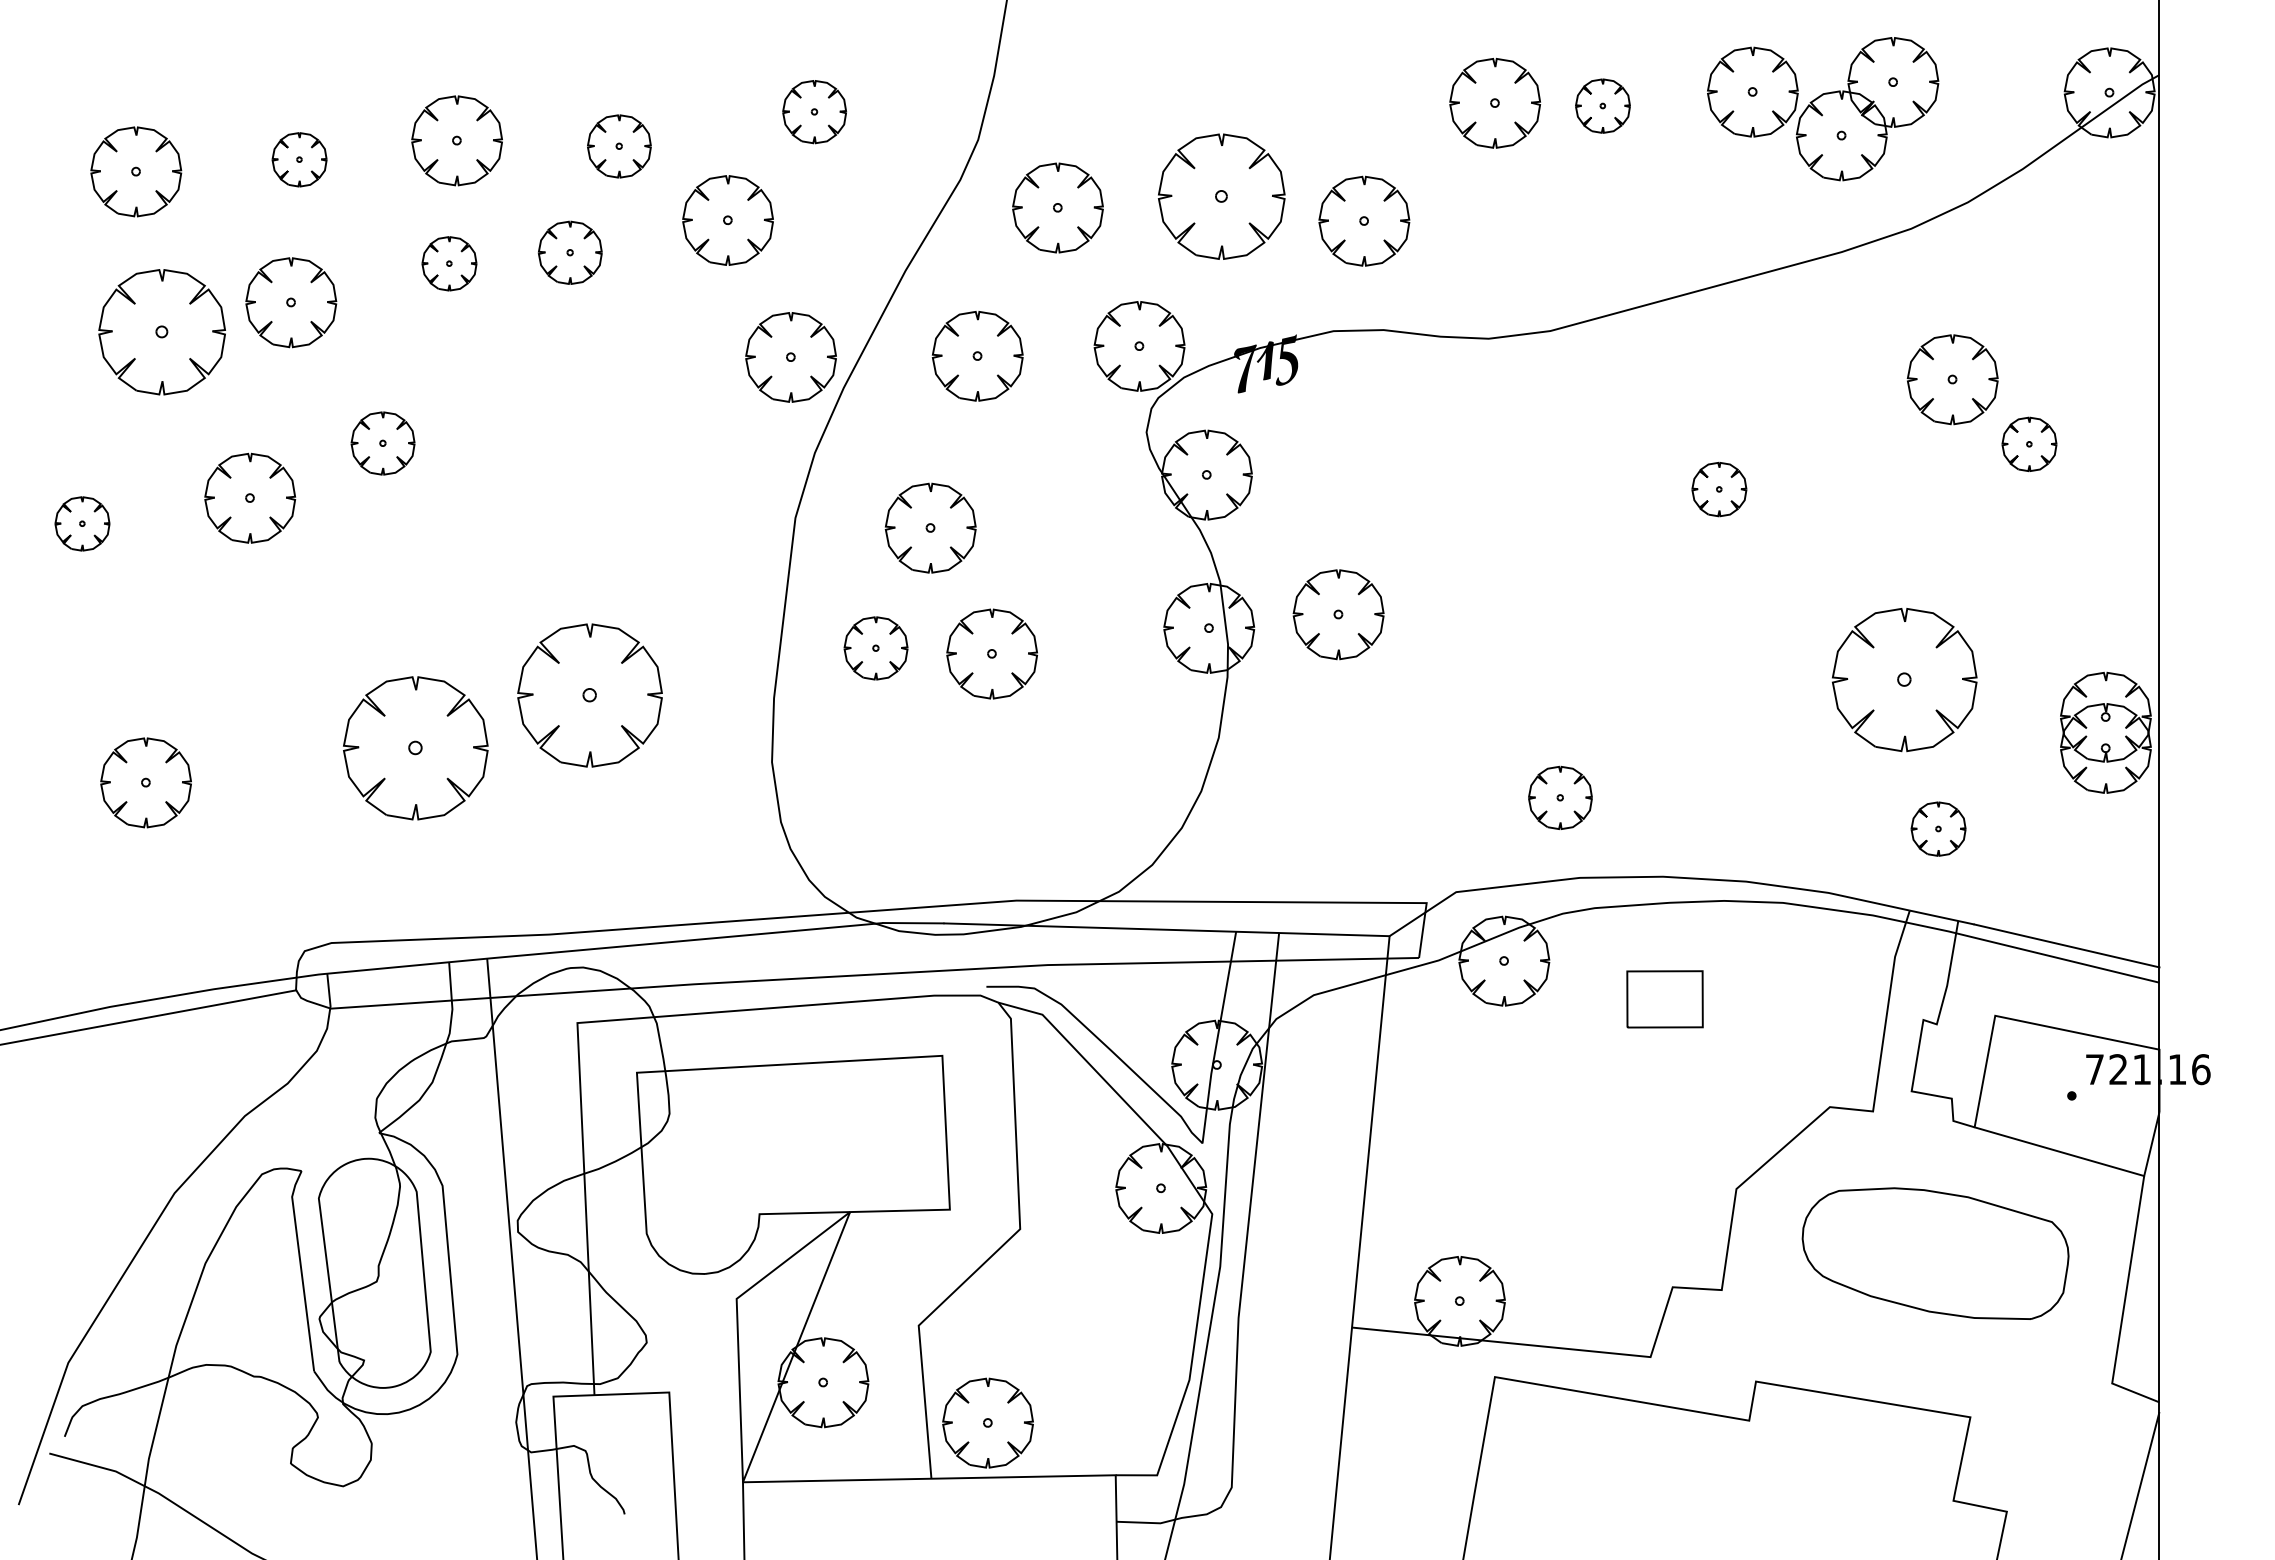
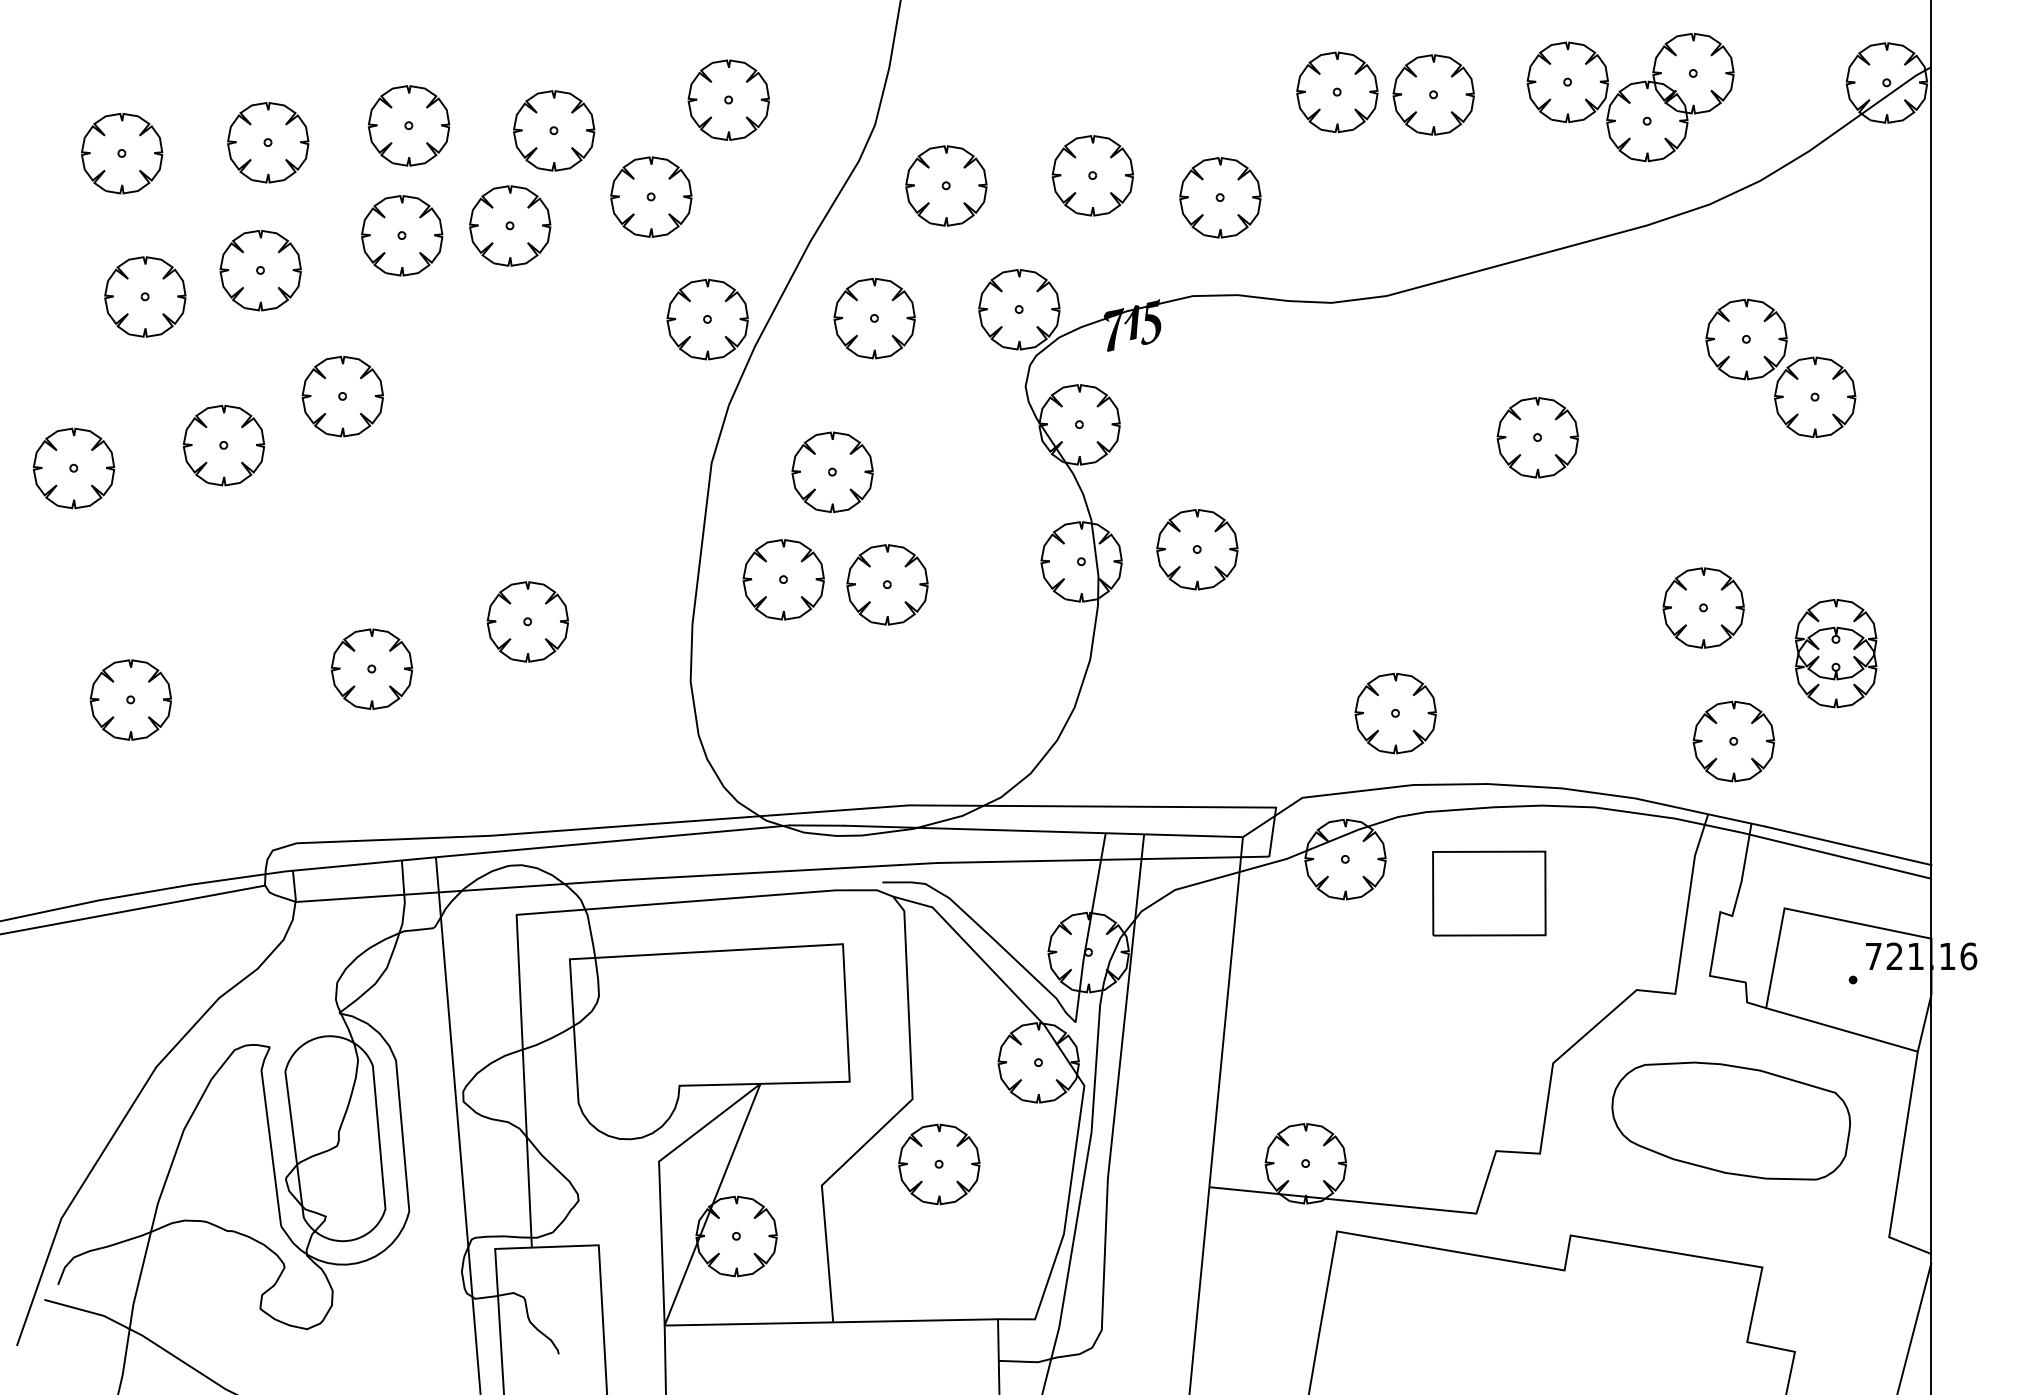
part: (1602, 105) -> (1433, 94), size x1.67
part: (814, 111) -> (728, 99), size x1.43
part: (619, 146) -> (554, 130), size x1.43
part: (299, 159) -> (268, 142), size x1.67
part: (1221, 196) -> (1092, 175), size x0.71
part: (570, 252) -> (510, 225), size x1.43
part: (449, 263) -> (402, 235), size x1.67
part: (162, 331) -> (145, 296), size x0.71
part: (382, 443) -> (342, 396), size x1.43
part: (2029, 444) -> (1815, 397), size x1.67
part: (1719, 489) -> (1537, 437), size x1.67
part: (82, 523) -> (74, 468), size x1.67
part: (875, 648) -> (783, 579), size x1.43
part: (1904, 679) -> (1703, 607), size x0.62
part: (589, 695) -> (527, 621), size x0.62
part: (2105, 732) -> (1835, 653), moved
part: (415, 748) -> (371, 669), size x0.62
part: (1560, 797) -> (1395, 713), size x1.43
part: (1938, 828) -> (1733, 740), size x1.67
part: (1664, 999) -> (1488, 893), size x1.67
part: (987, 1422) -> (938, 1163), moved

